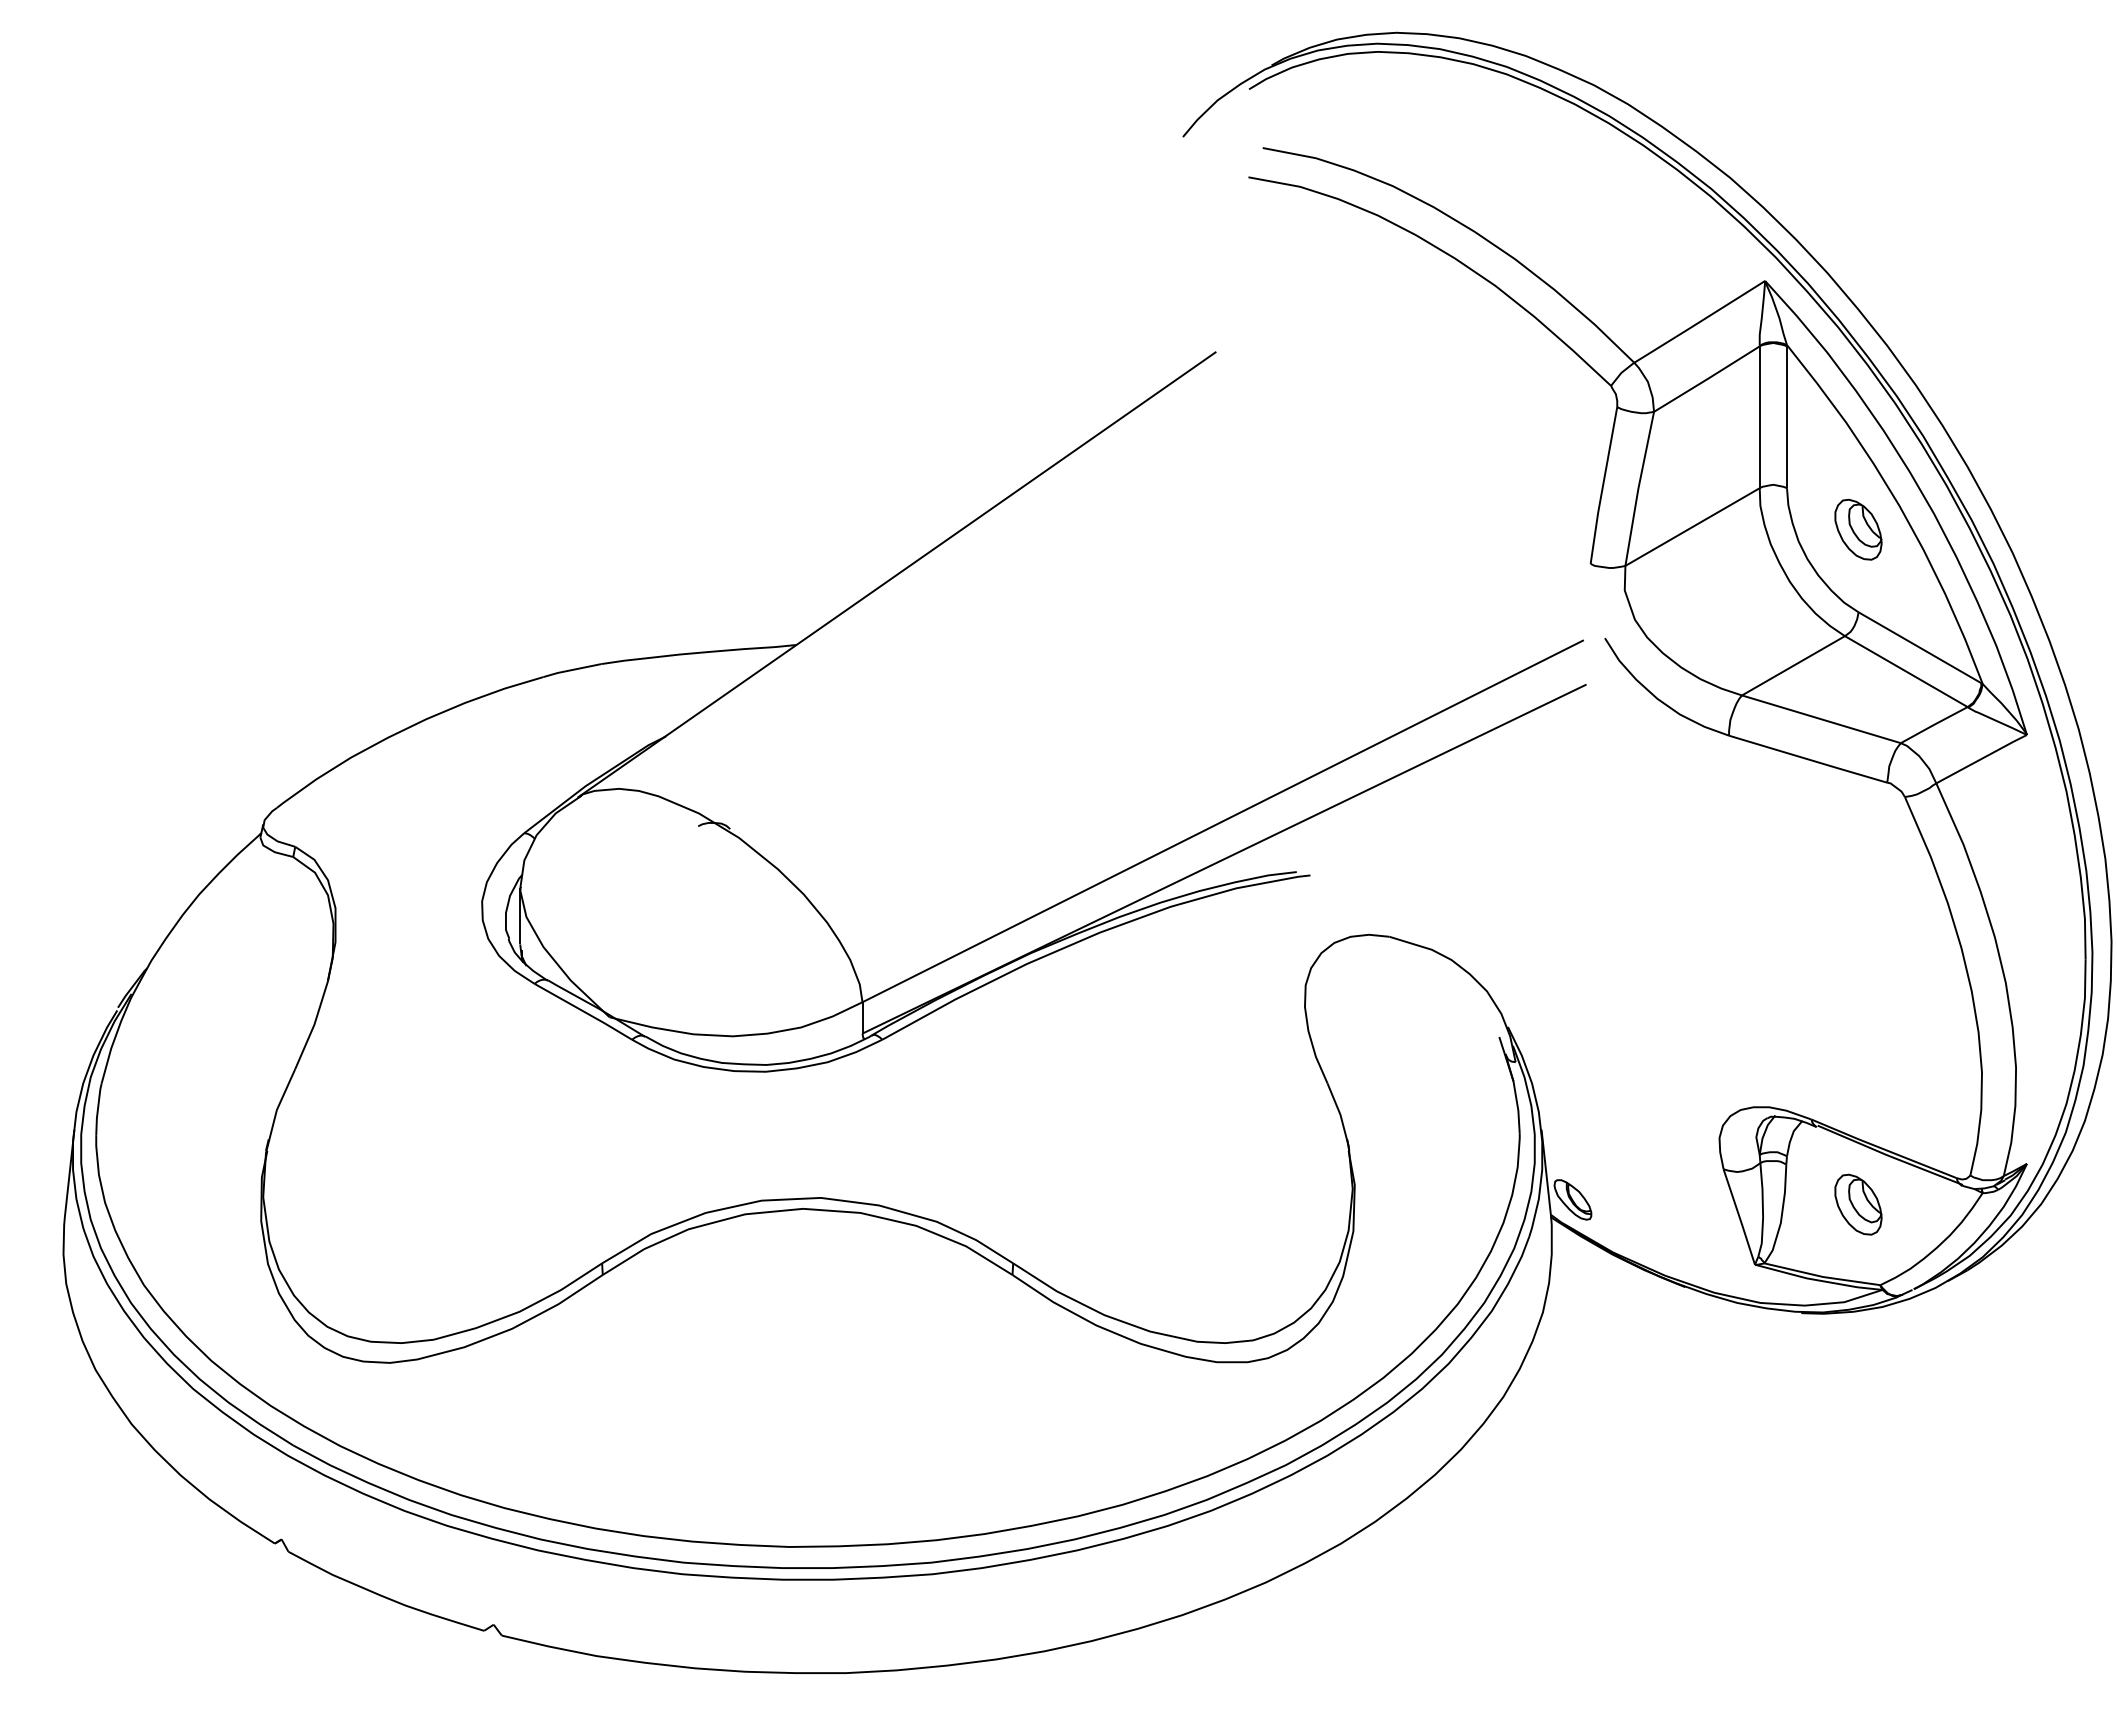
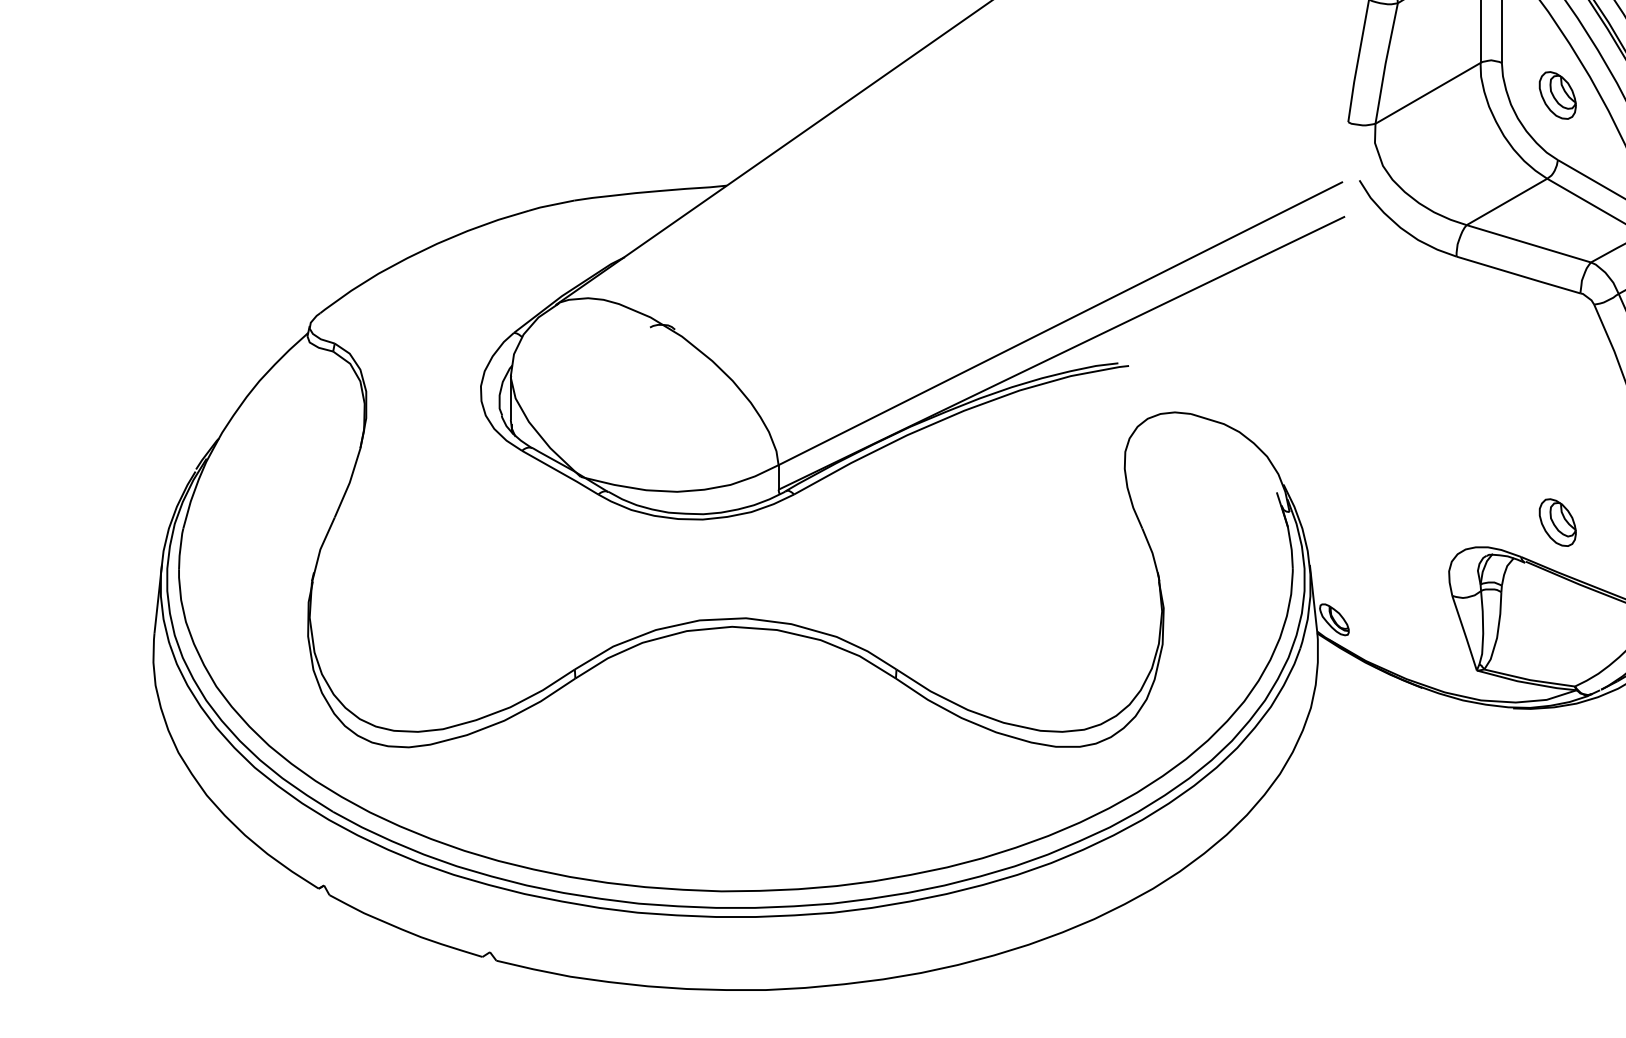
part: (1858, 1204) -> (1557, 522), moved

